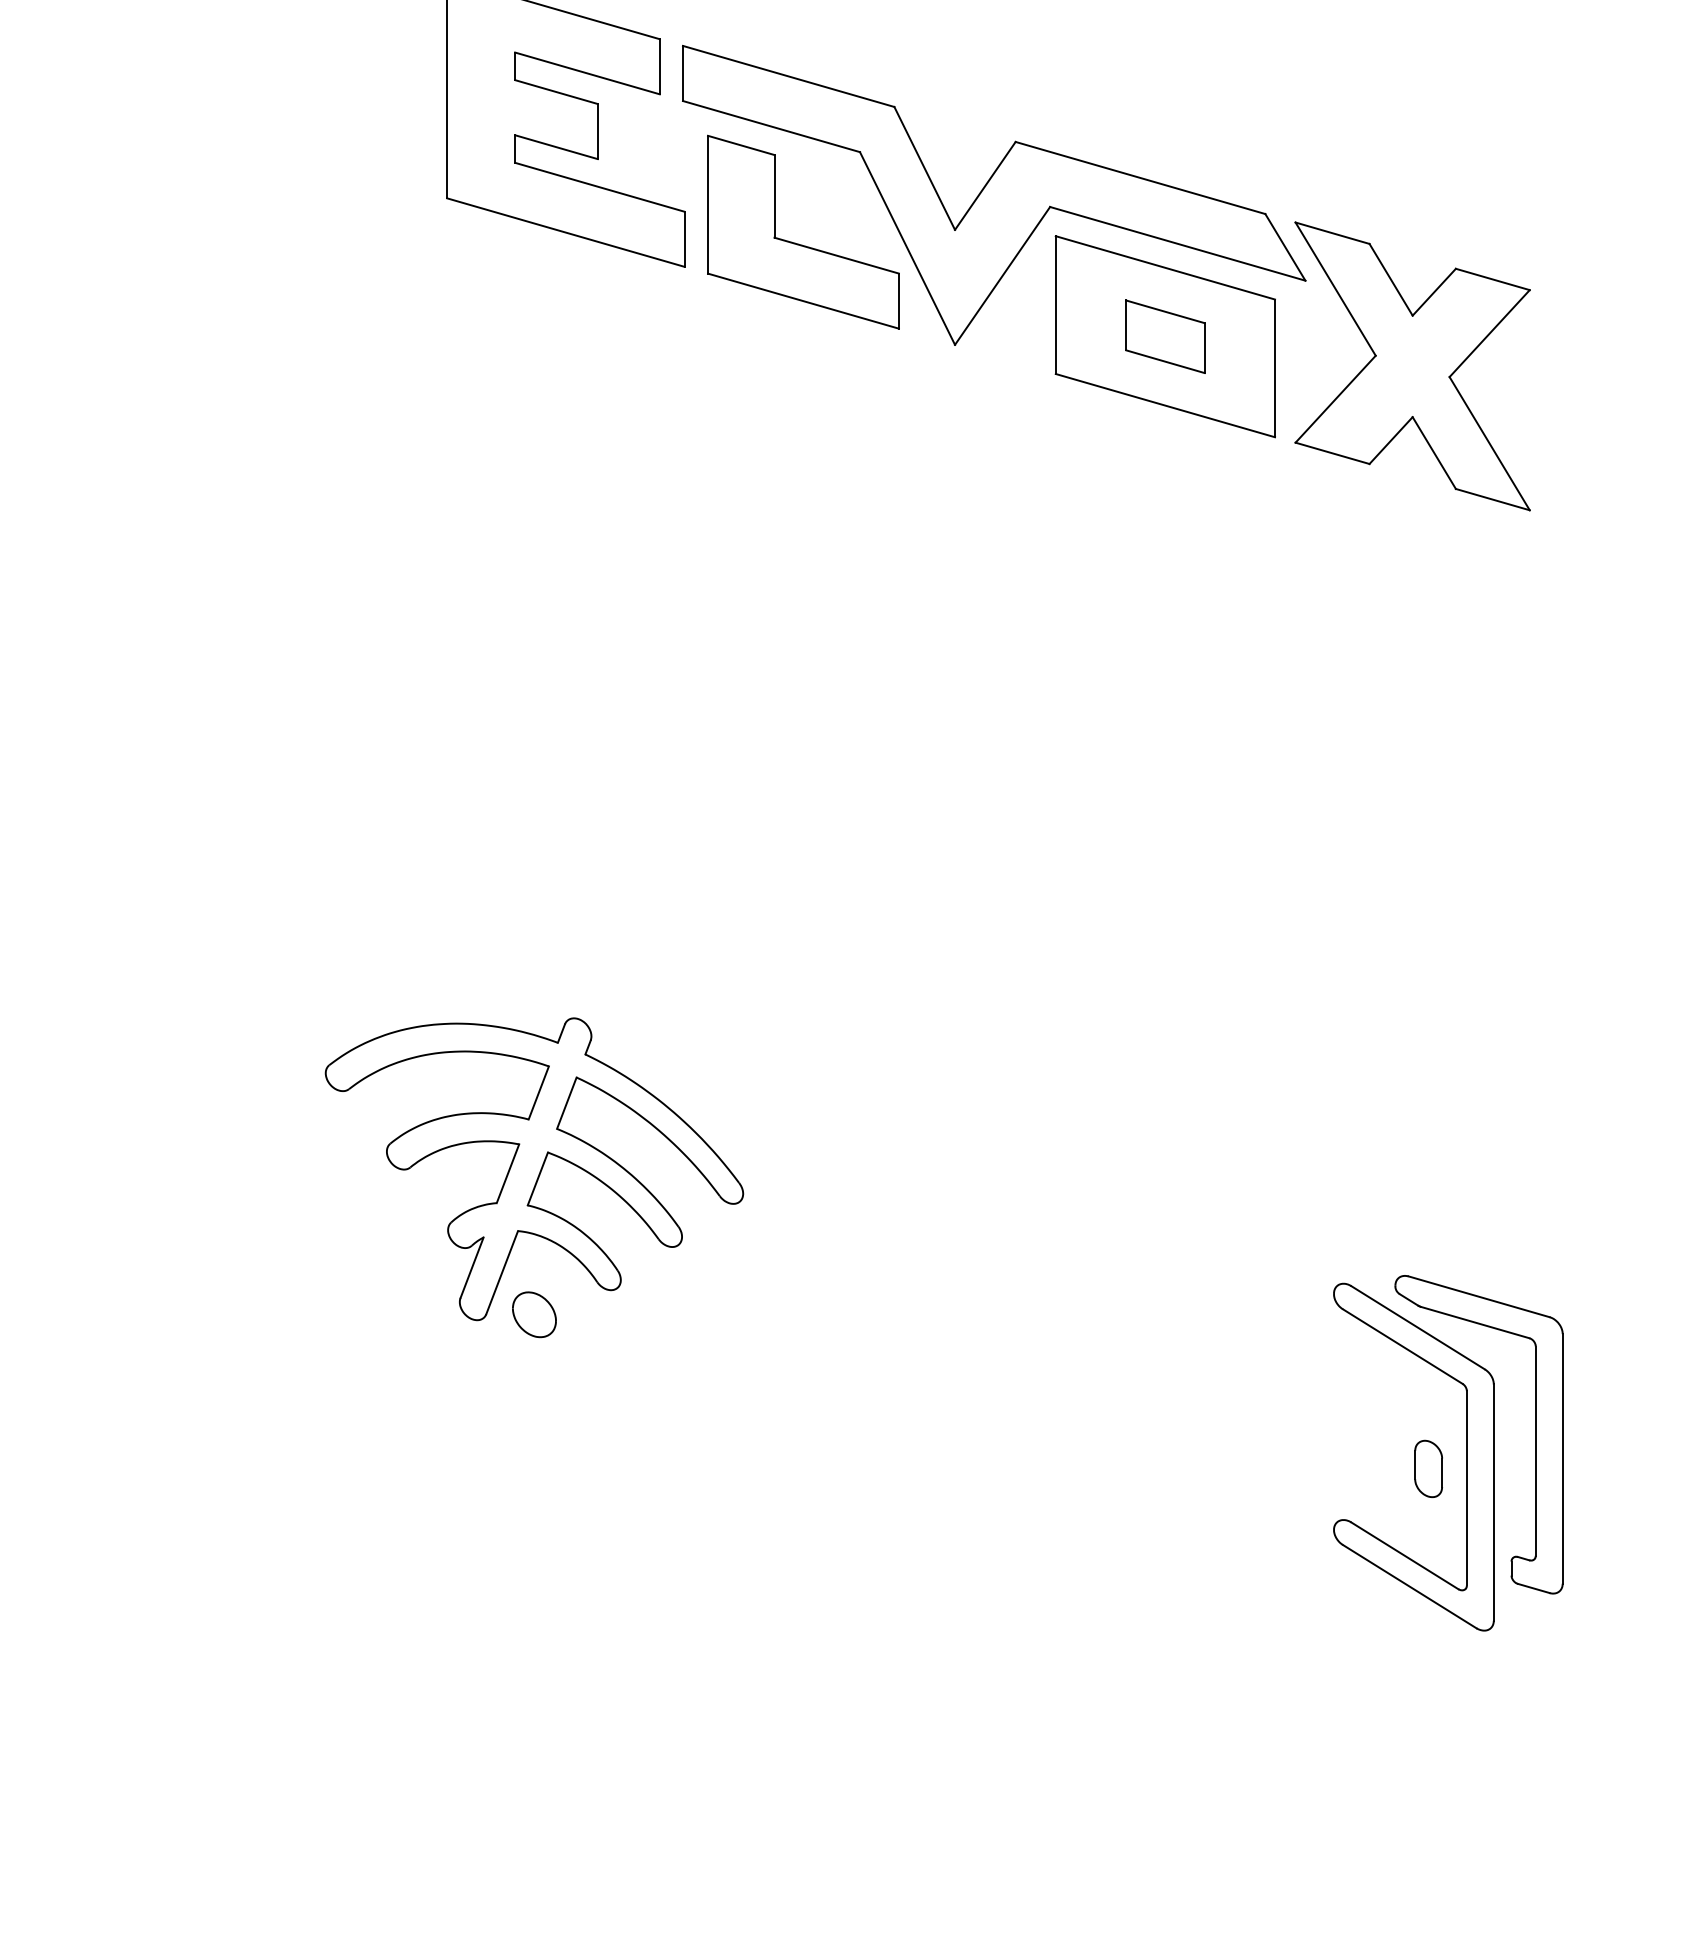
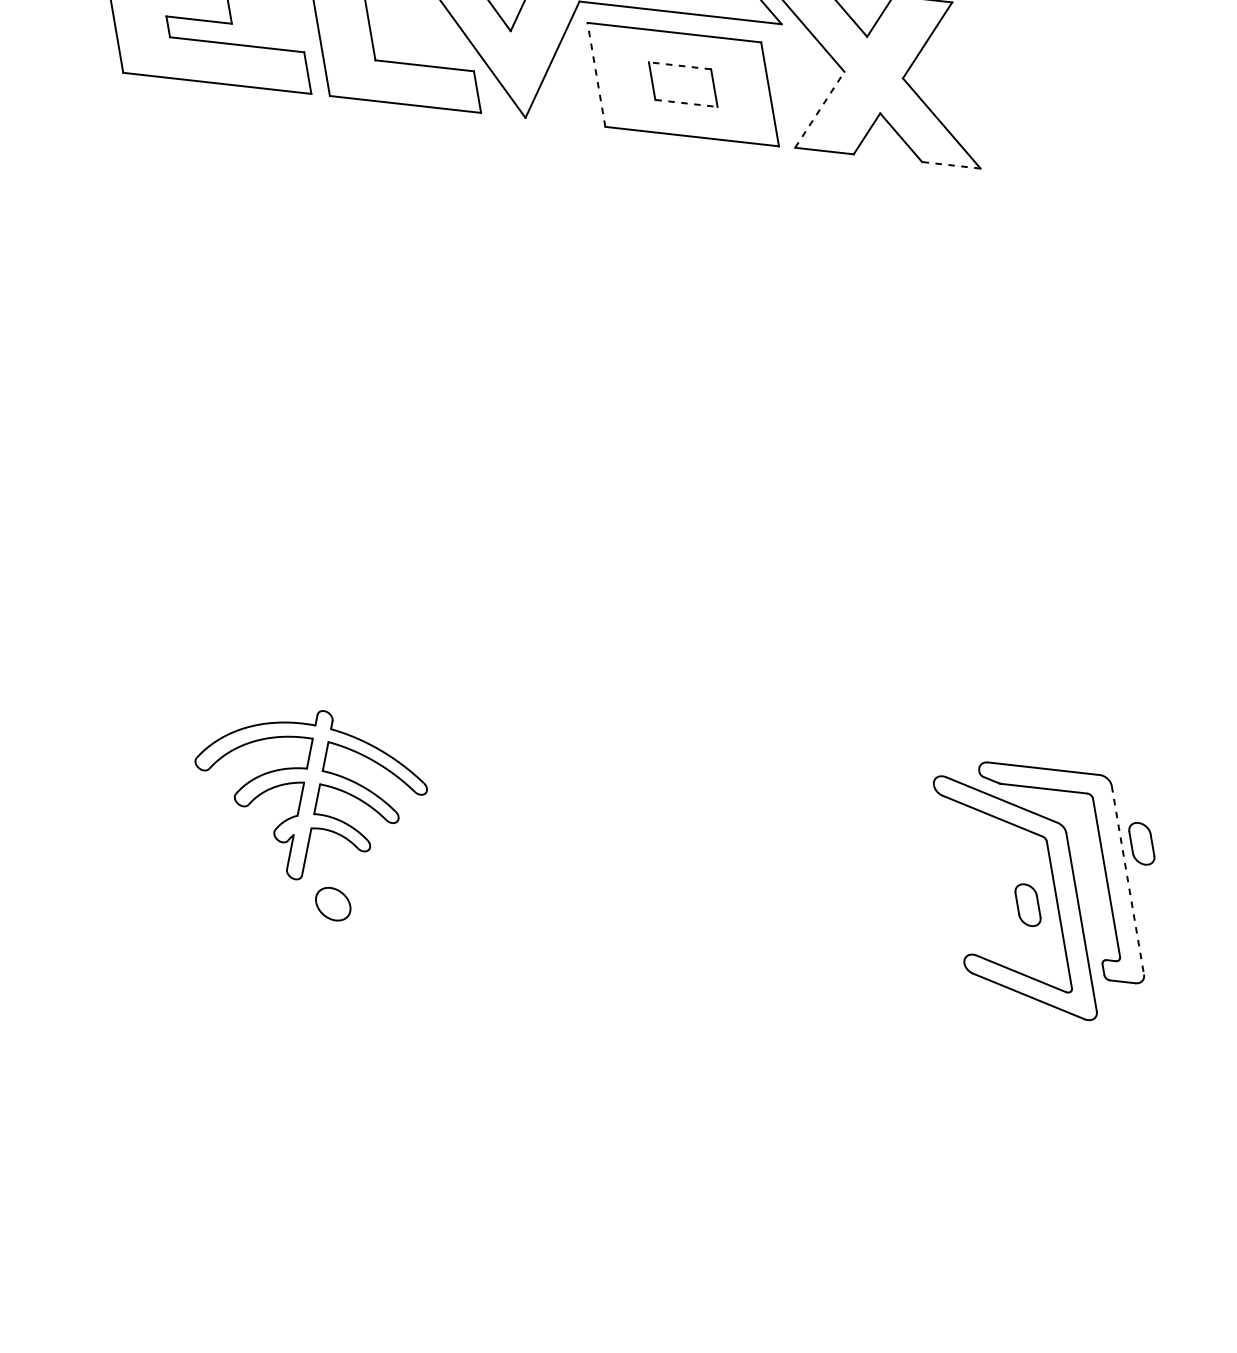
line: (1055, 305) -> (596, 75), solid -> dashed
line: (1165, 311) -> (680, 65), solid -> dashed
line: (1165, 361) -> (686, 103), solid -> dashed
line: (1336, 398) -> (820, 109), solid -> dashed
line: (1492, 499) -> (951, 165), solid -> dashed
part: (534, 1169) -> (314, 794), size x0.7
part: (1588, 1414) -> (1141, 843), added
line: (1562, 1458) -> (1127, 880), solid -> dashed

